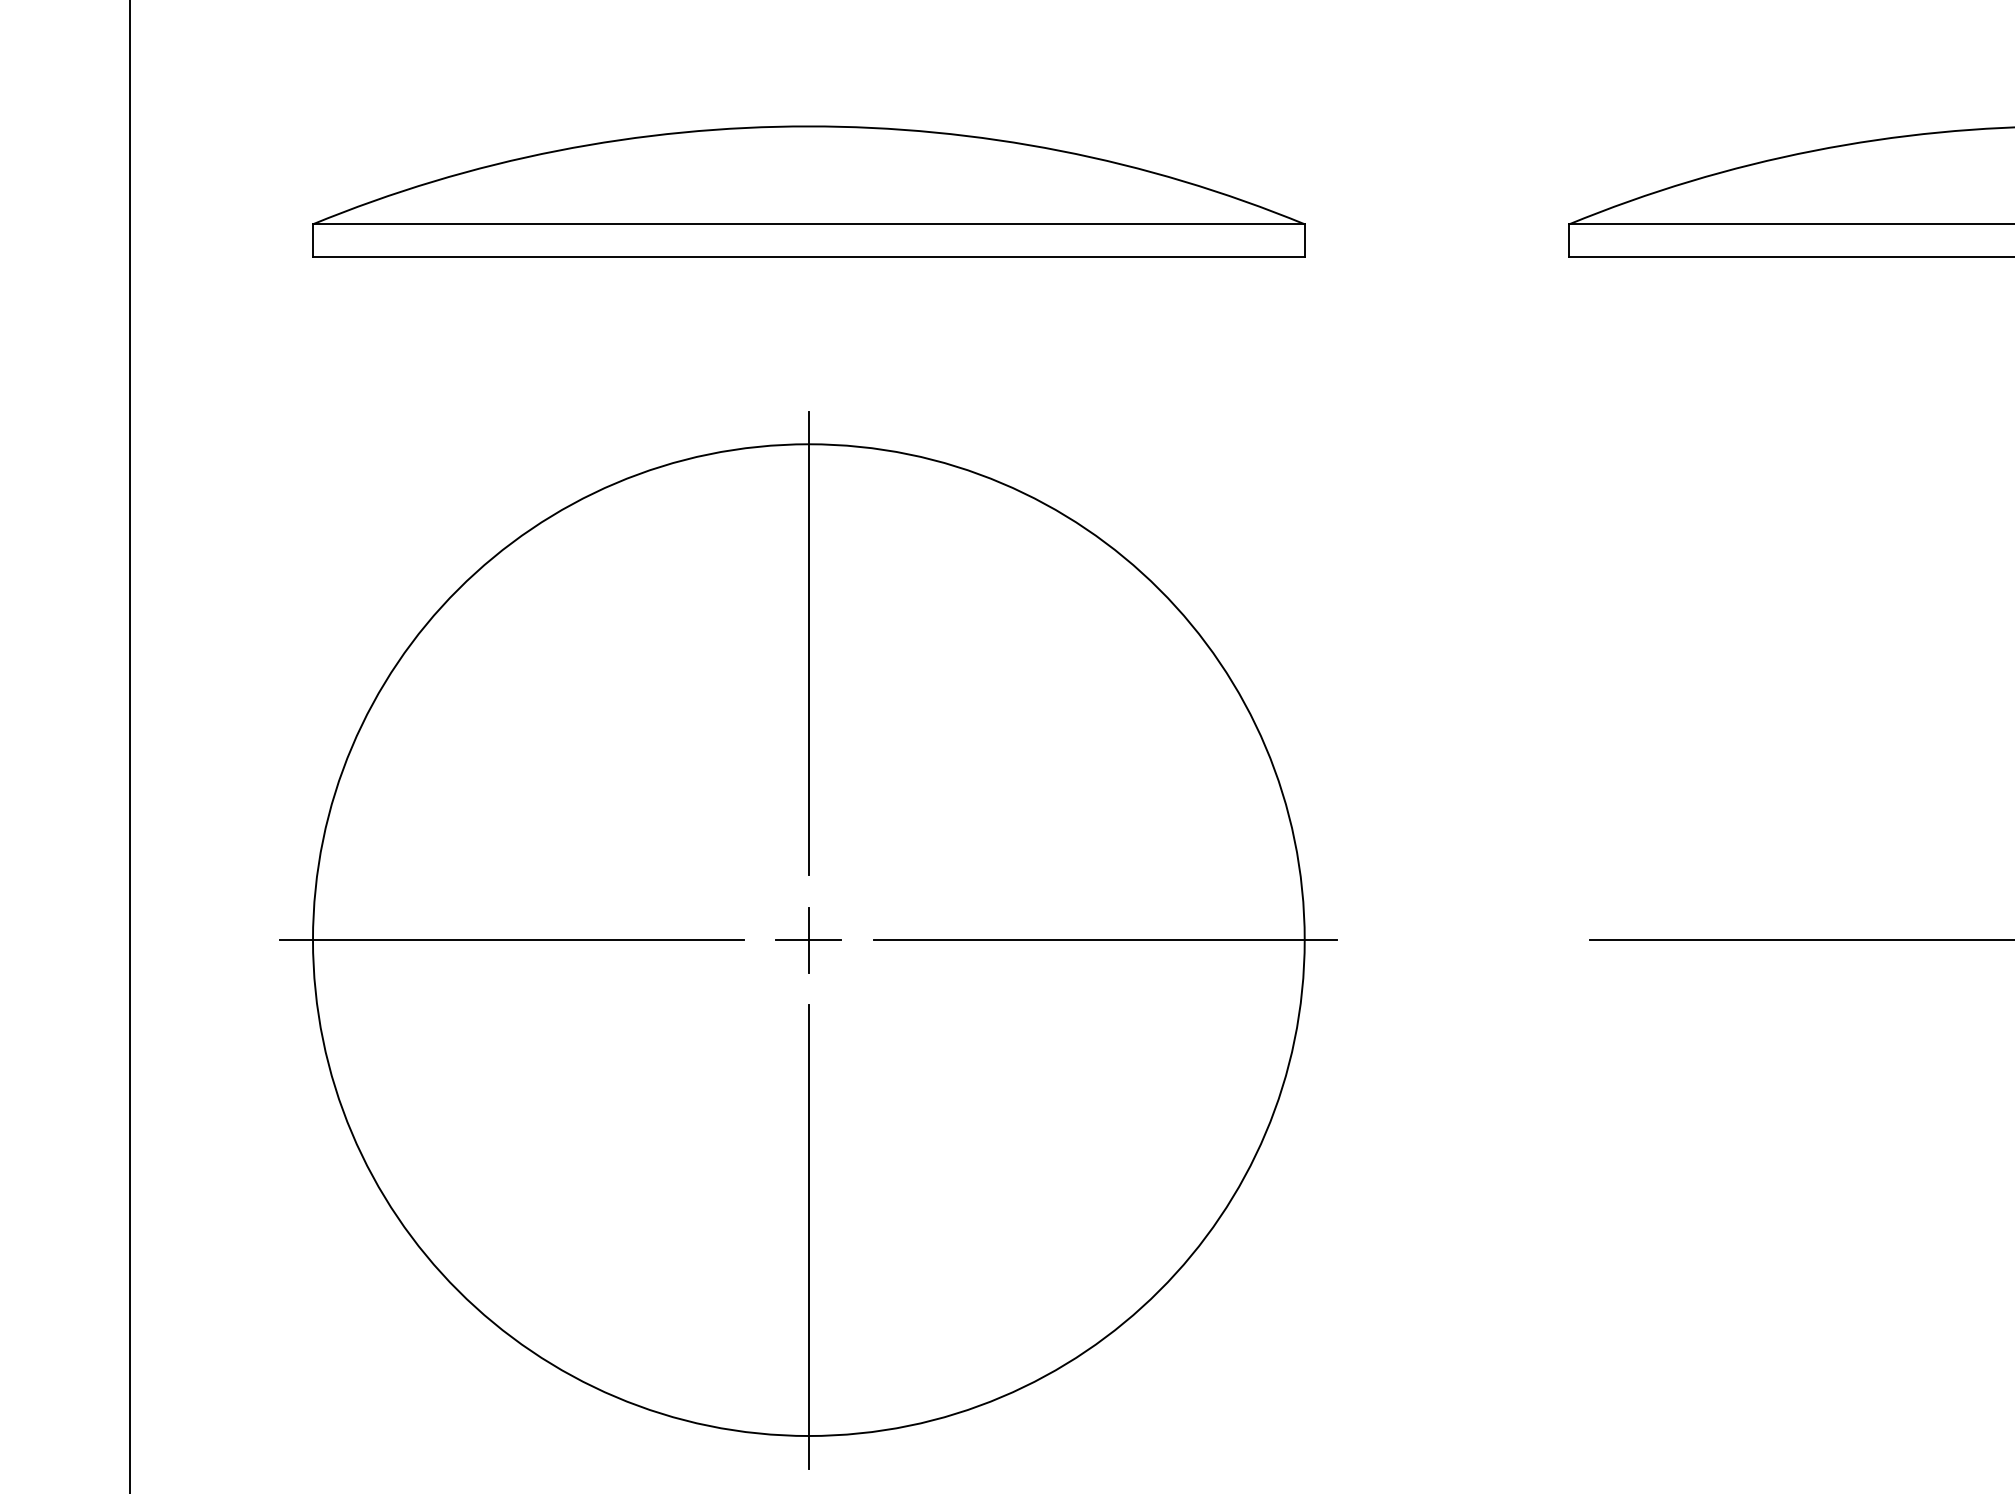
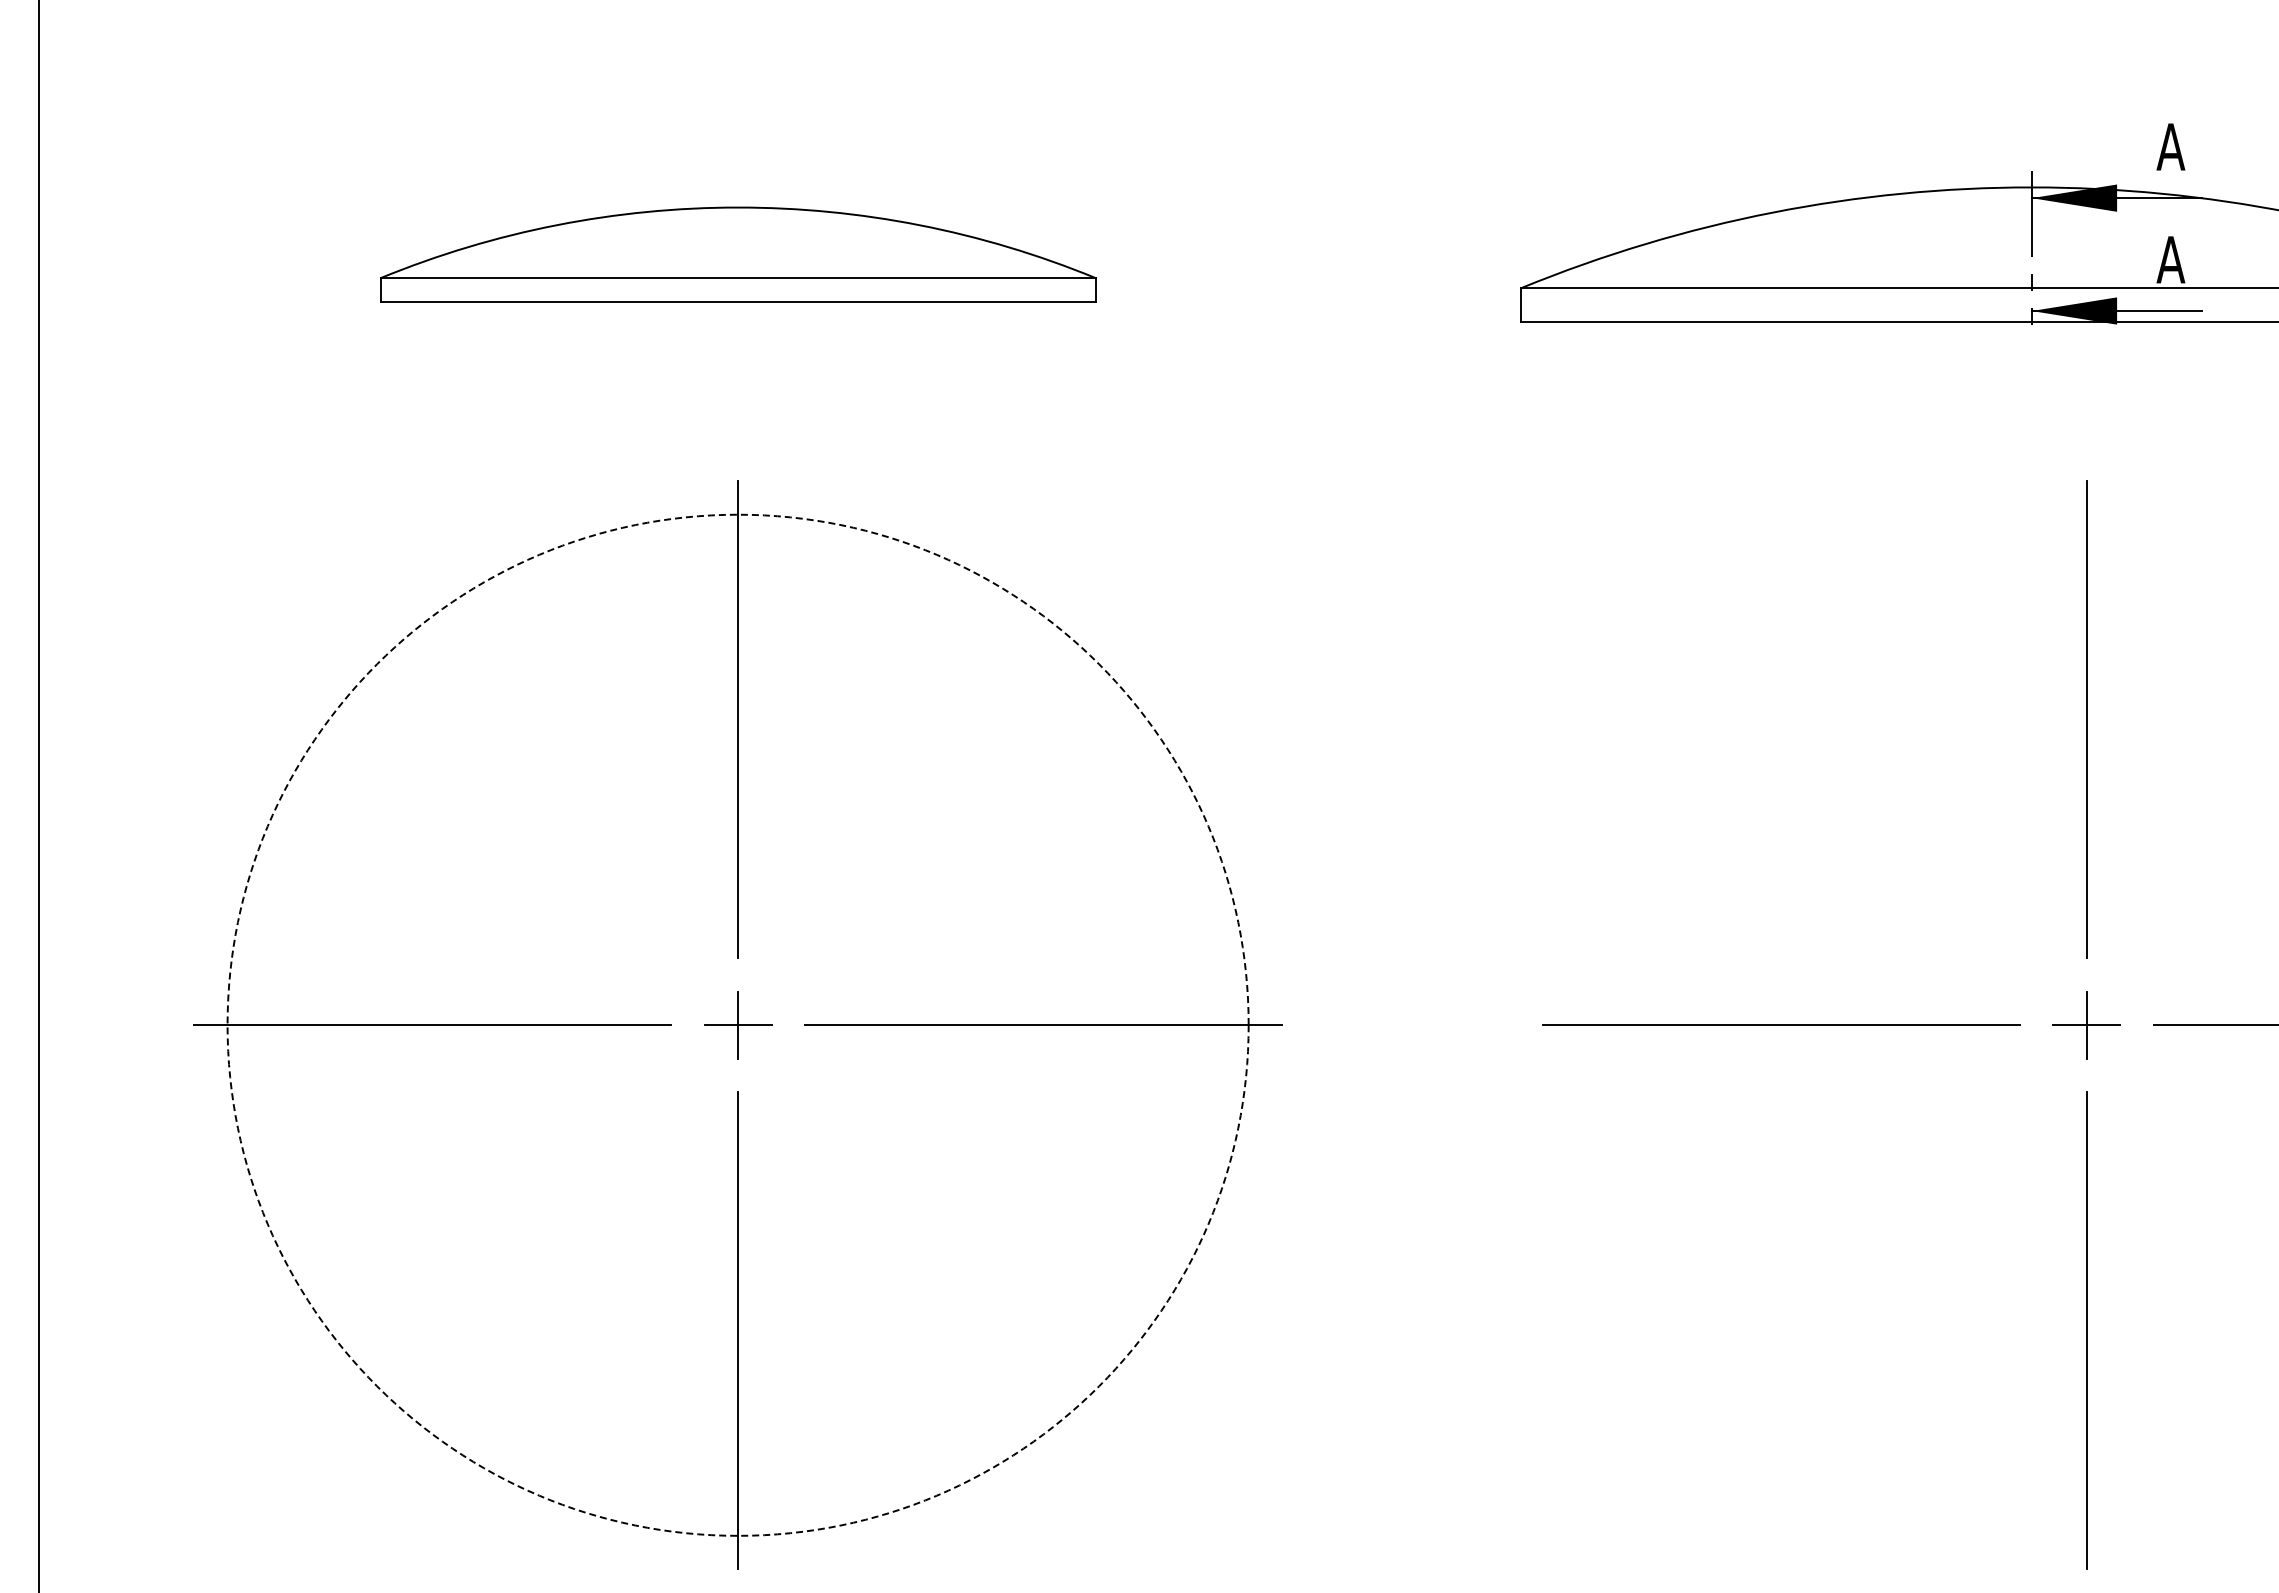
part: (809, 191) -> (738, 254), size x0.7
circle: (808, 939) -> (737, 1024), solid -> dashed

